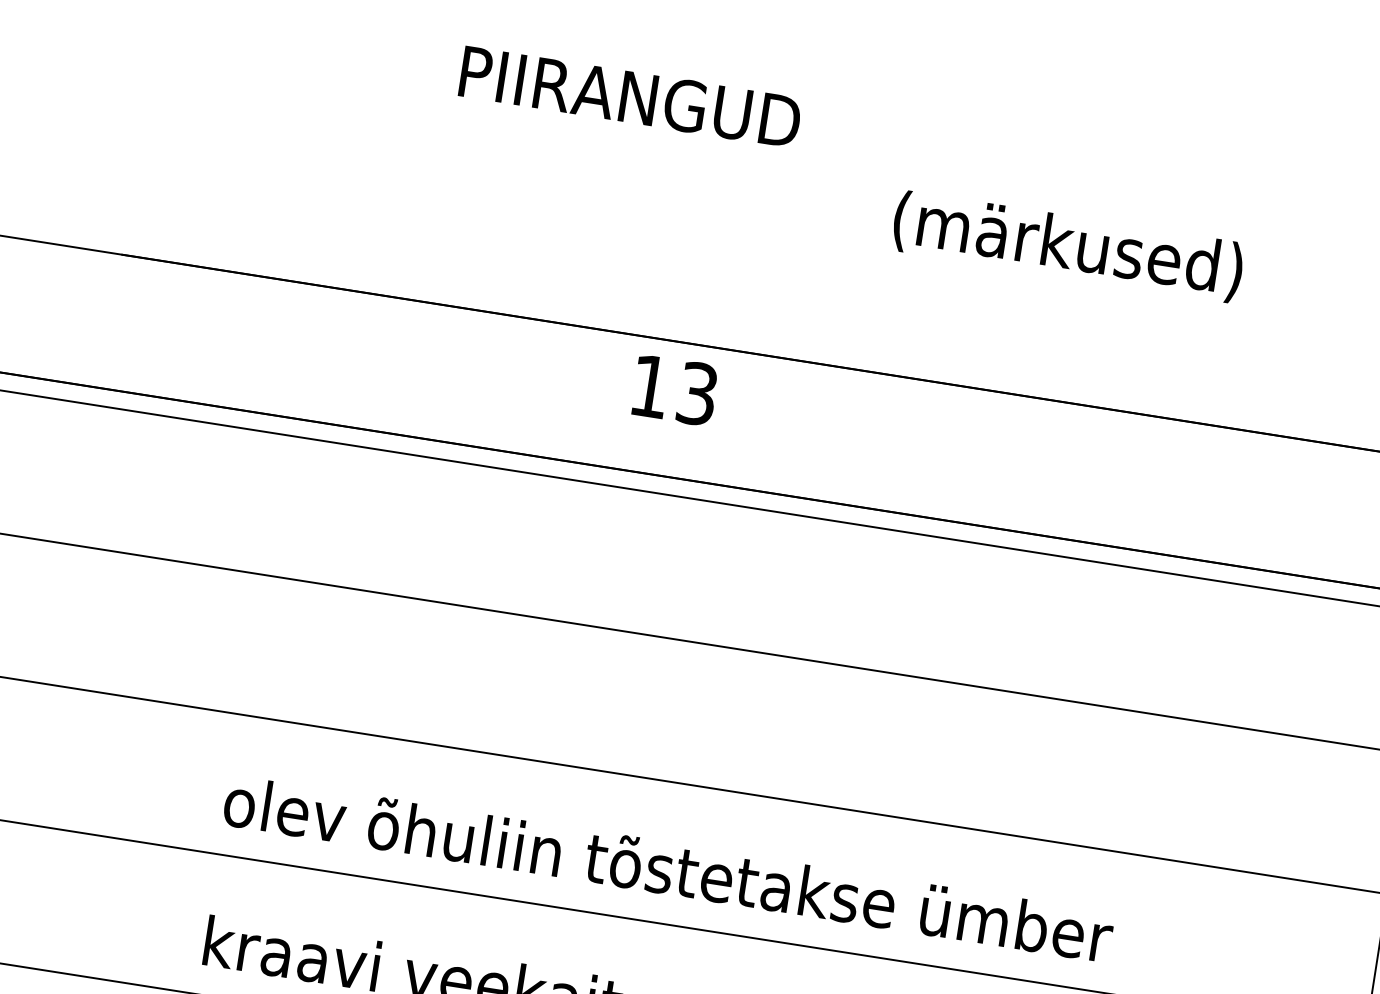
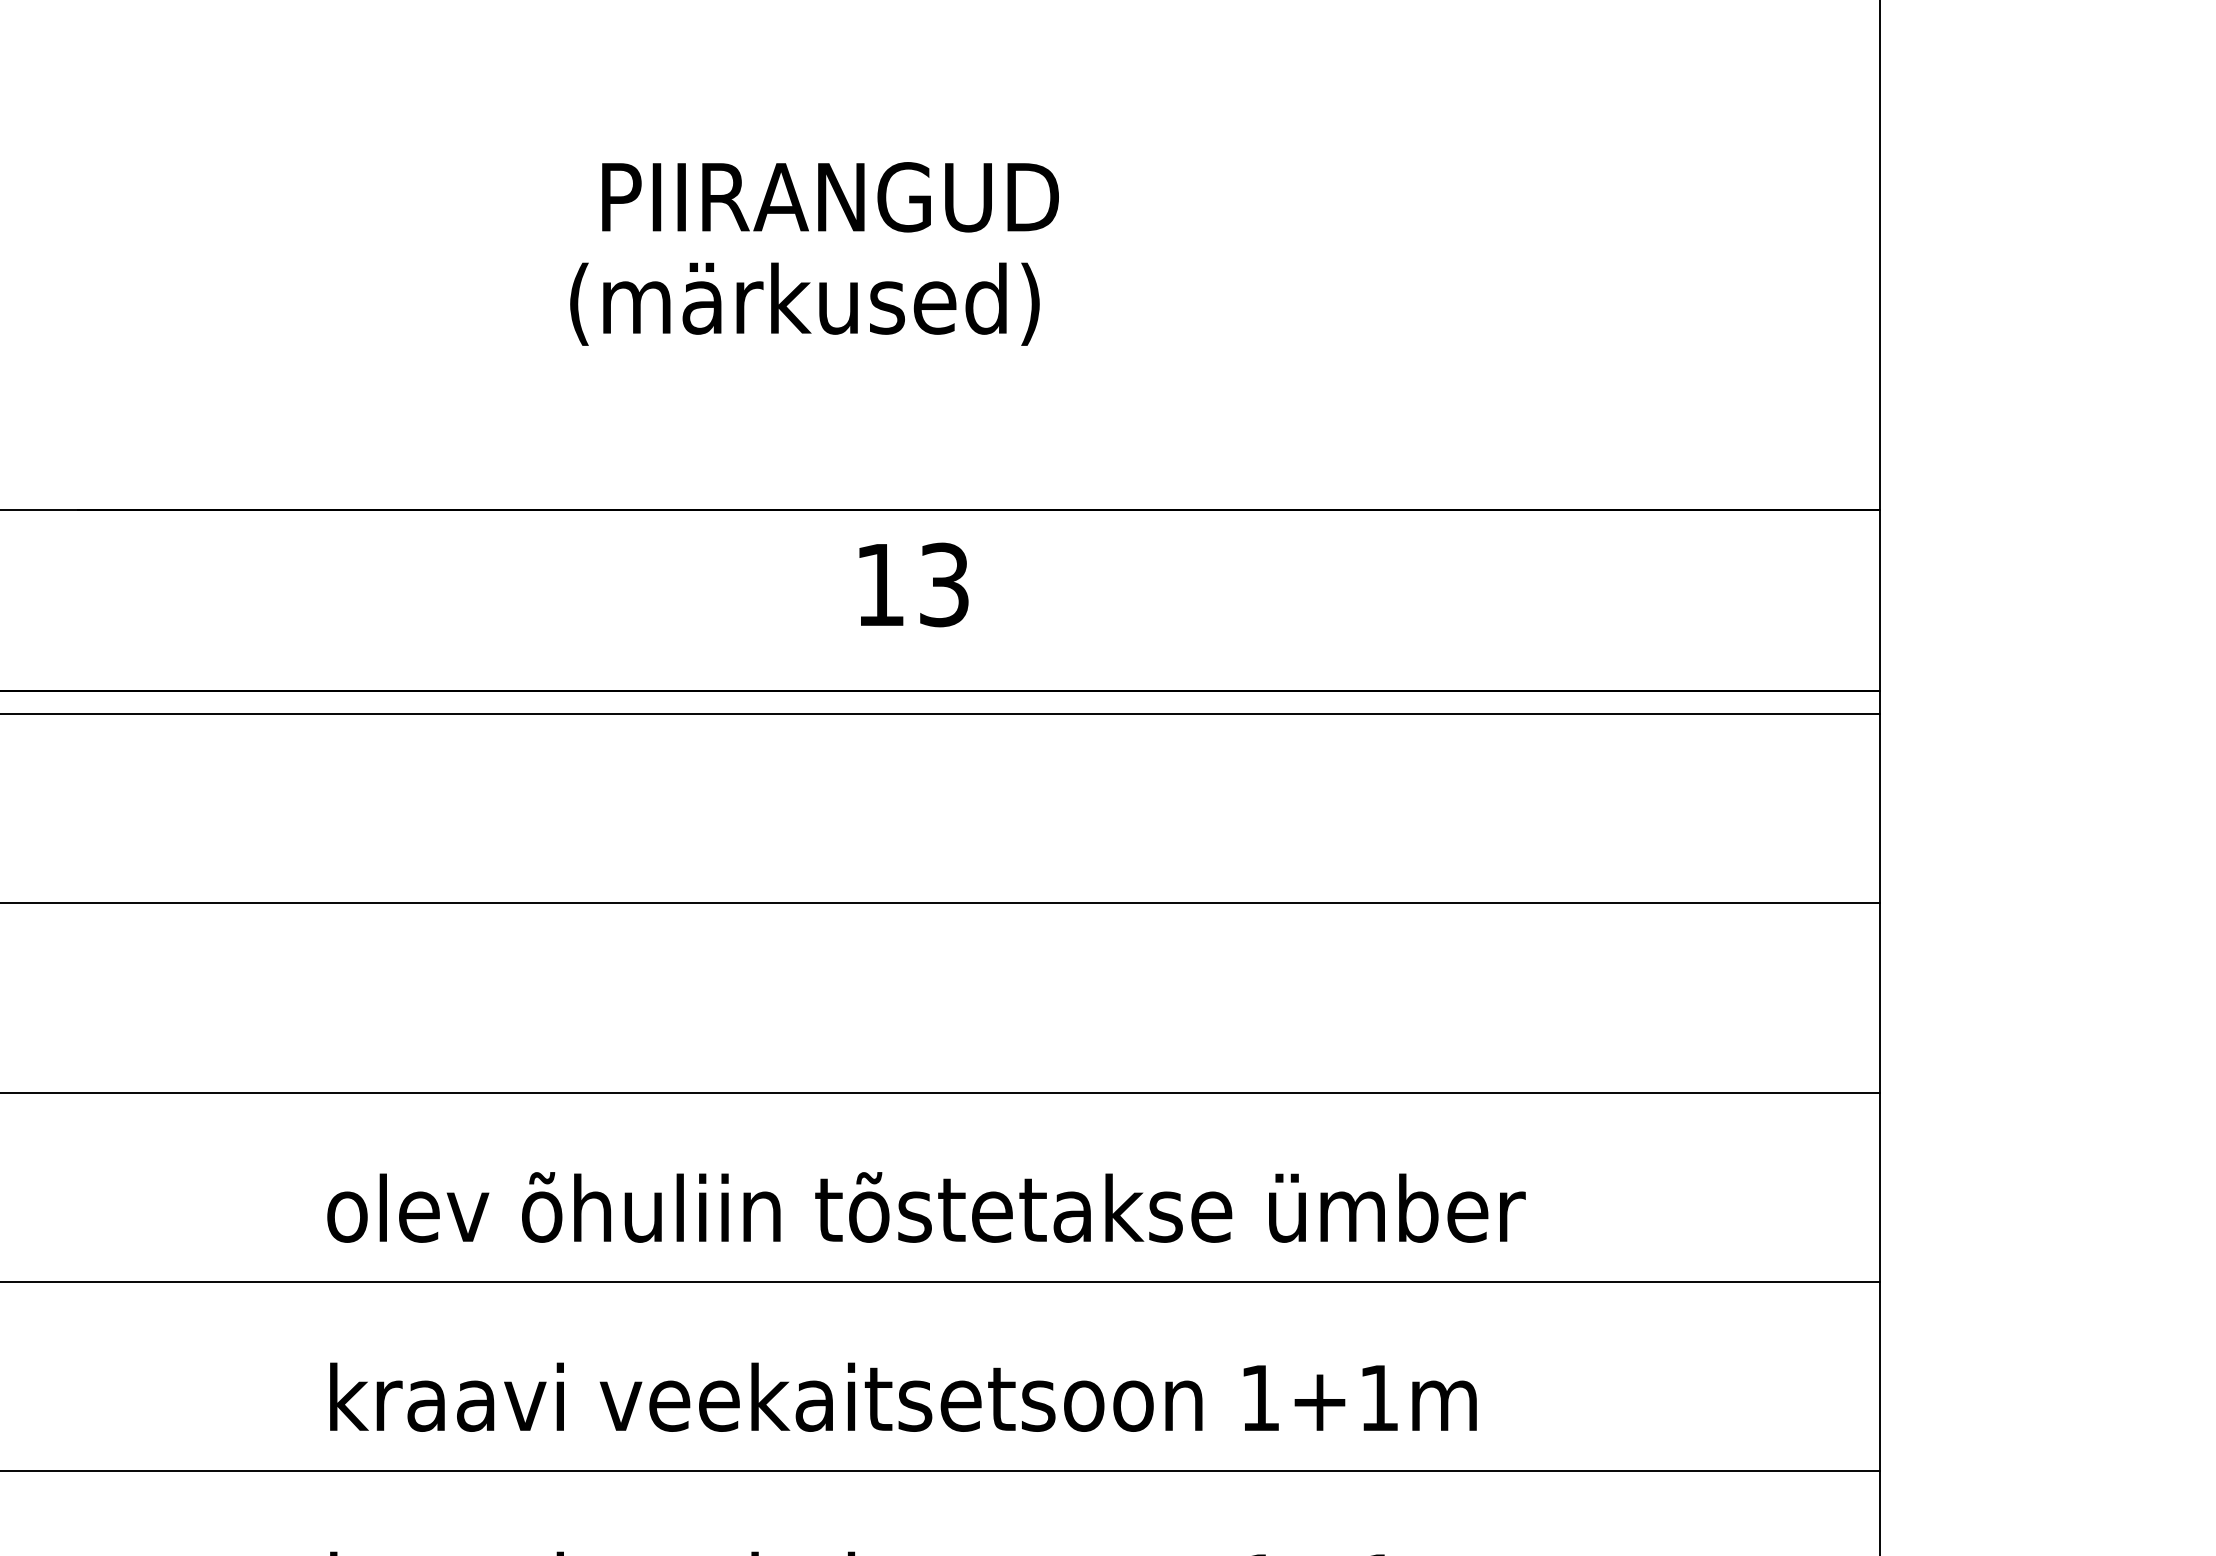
text: (630, 97) -> (830, 197), moved
text: (1067, 246) -> (804, 303), moved
text: (674, 390) -> (913, 584), moved

